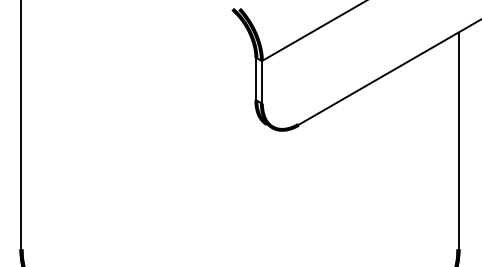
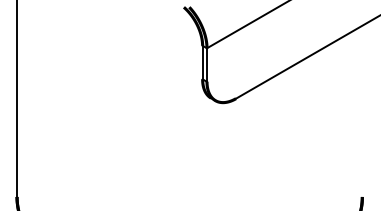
line: (458, 139) -> (362, 110), removed

